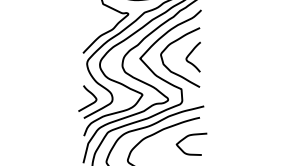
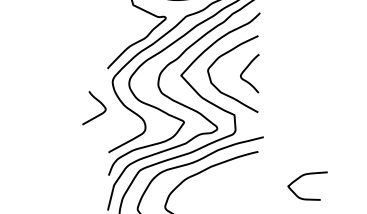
curve: (90, 103) -> (98, 114), moved
curve: (188, 136) -> (303, 176), moved

